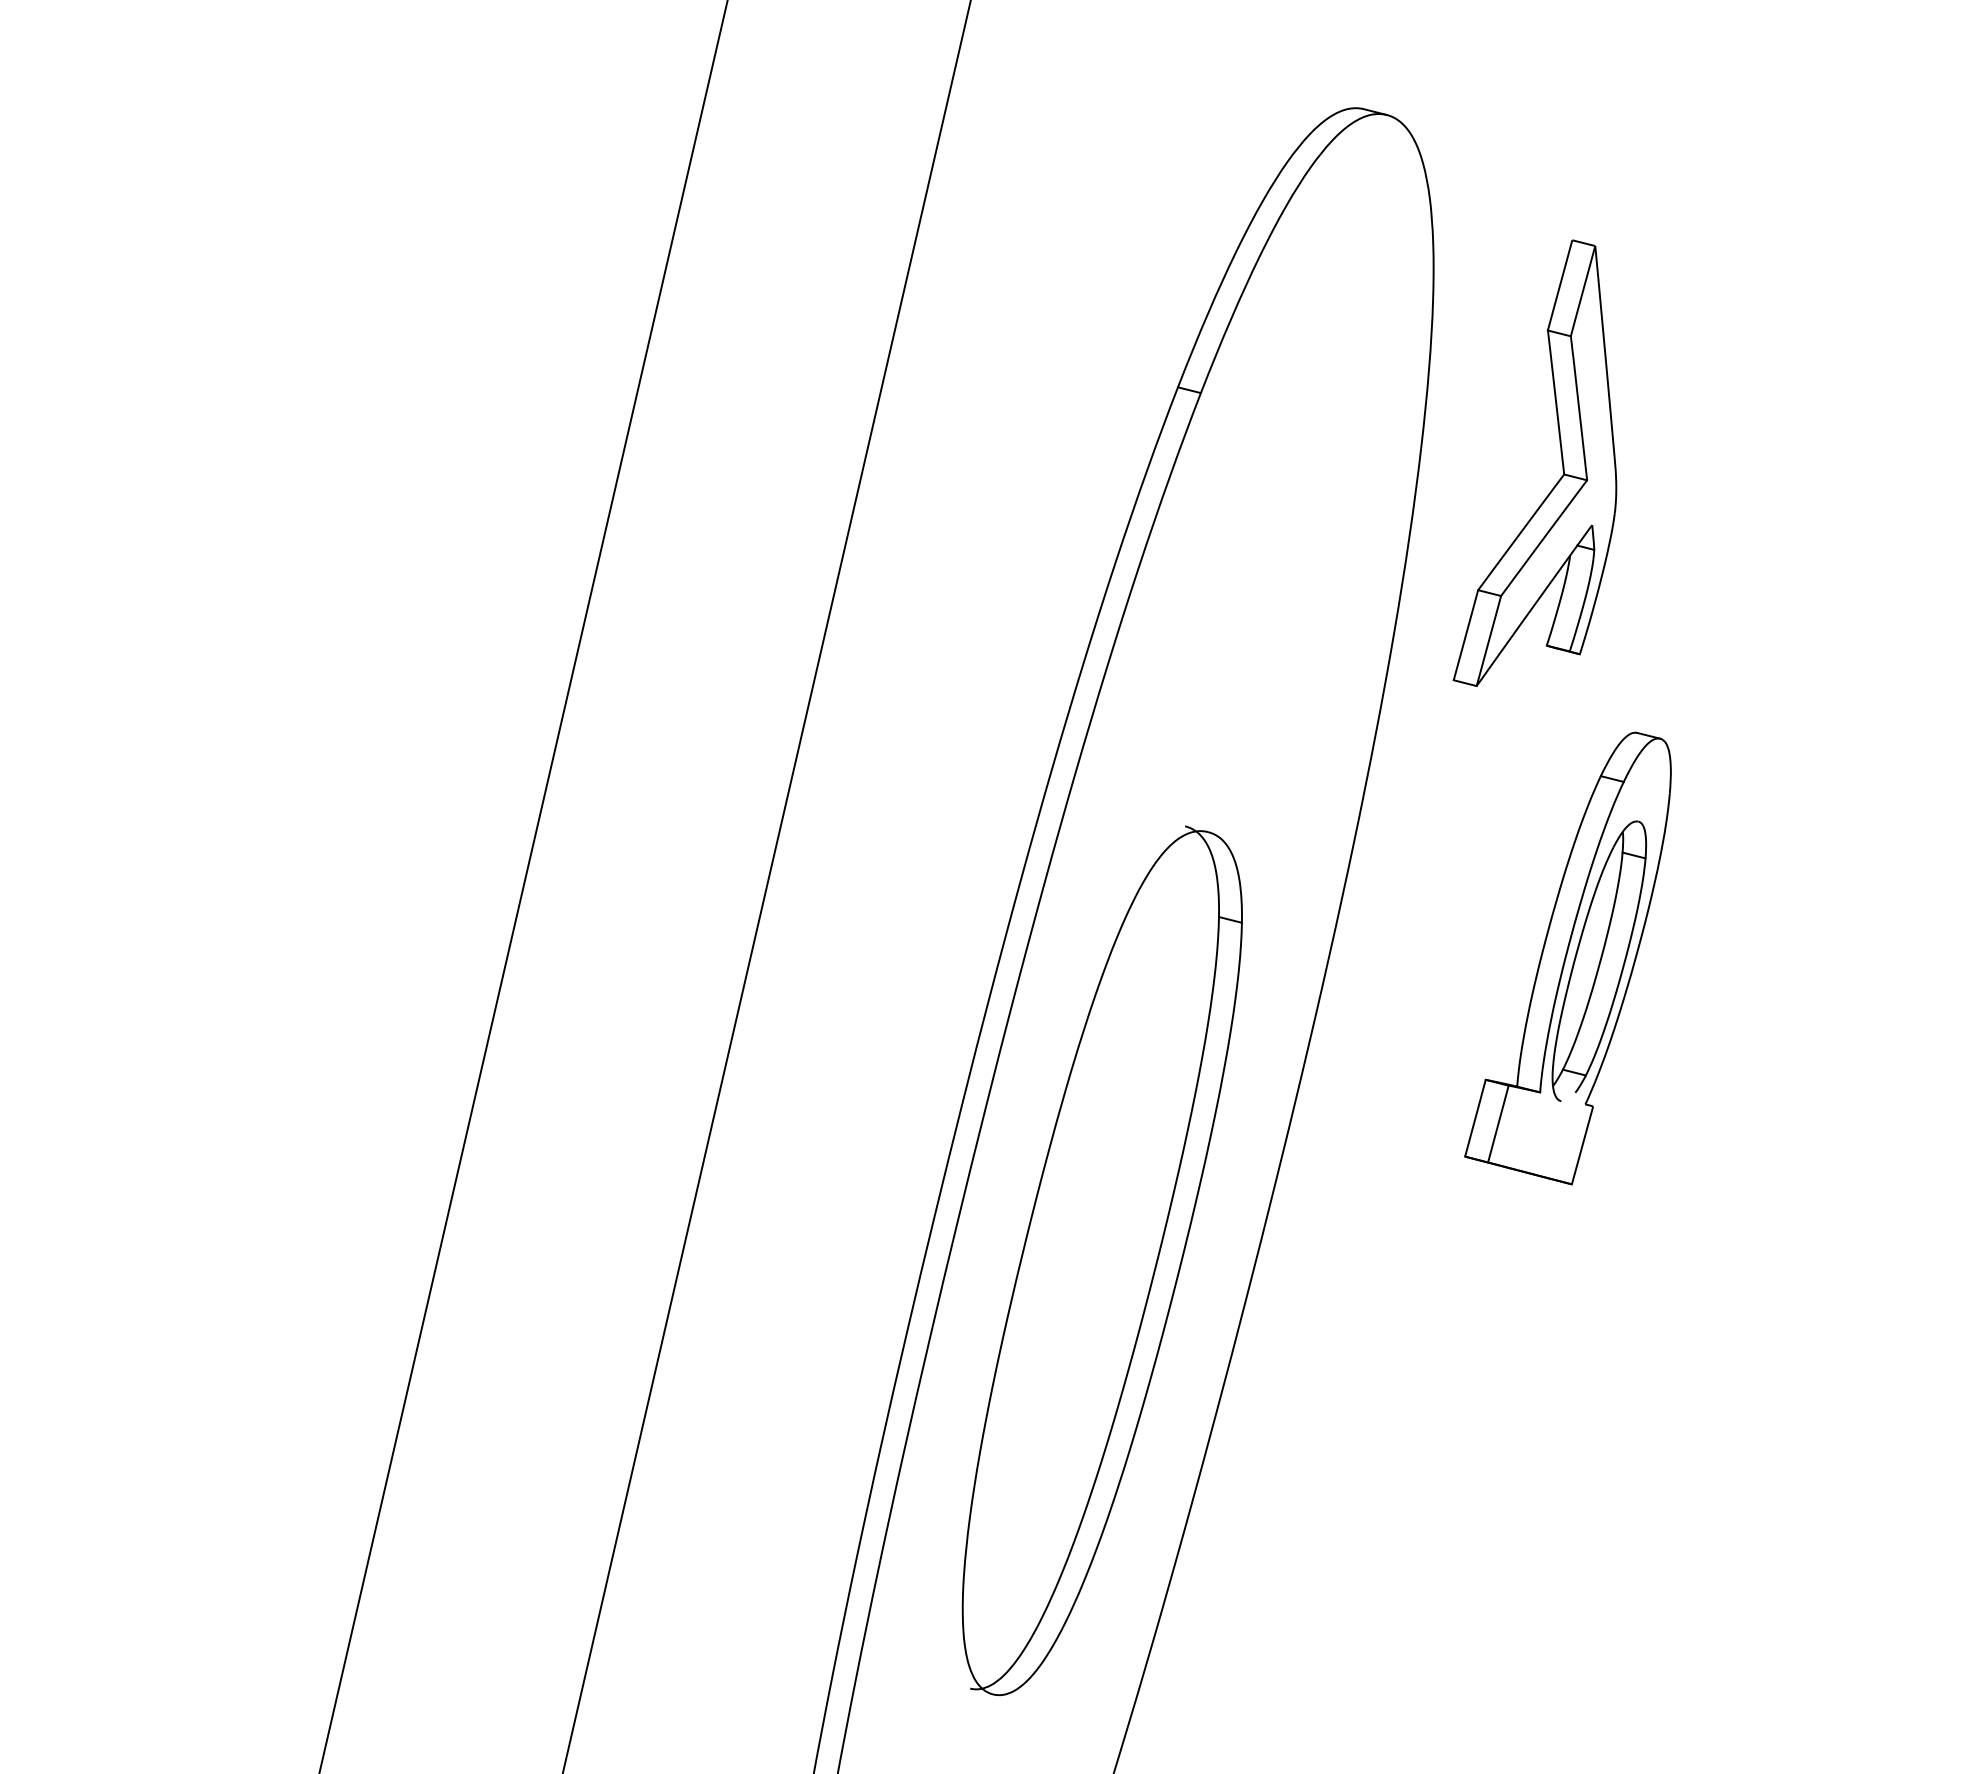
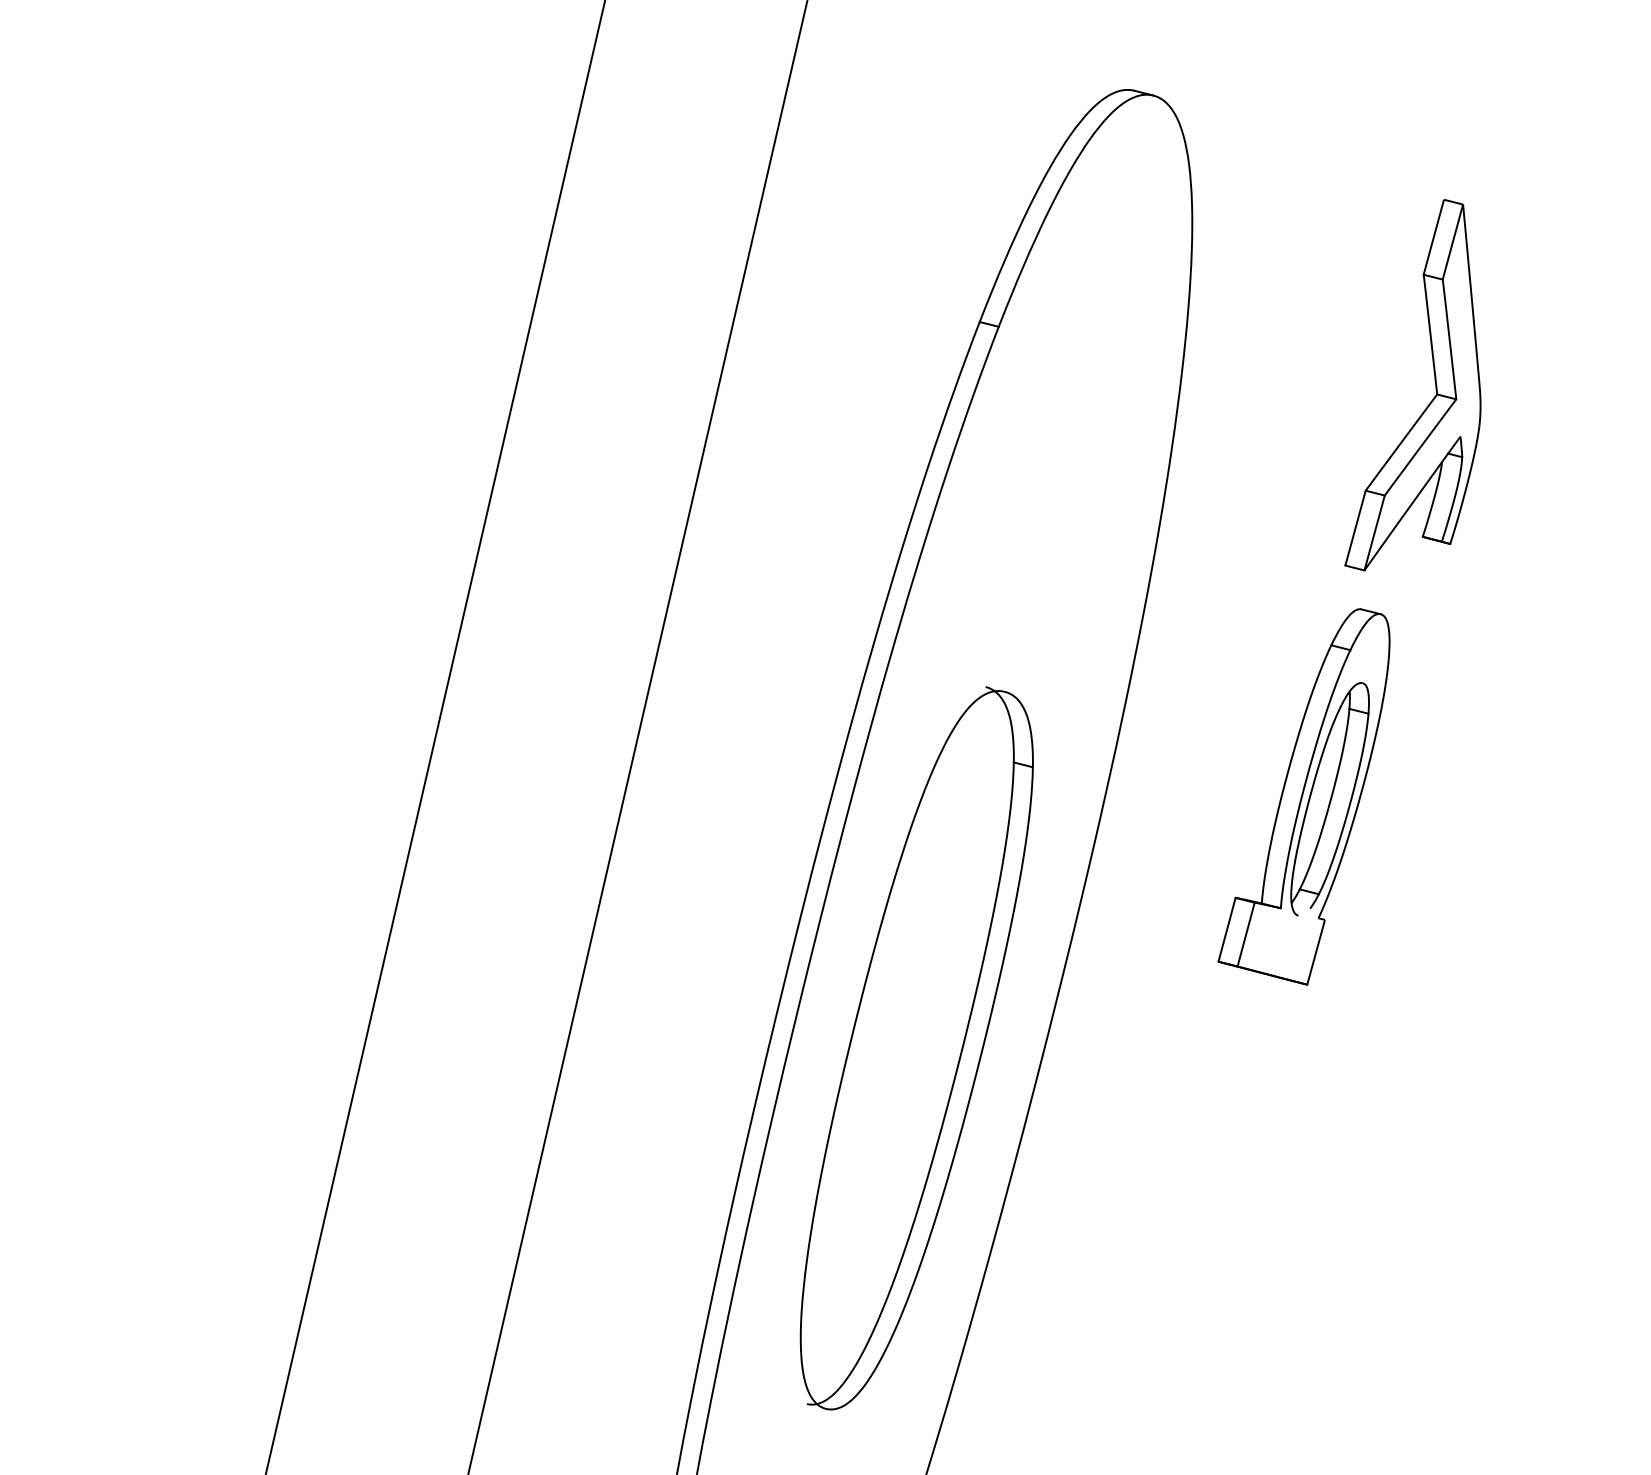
part: (1561, 461) -> (1434, 383), moved

